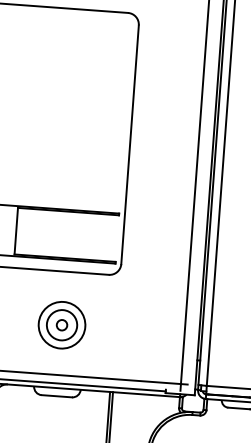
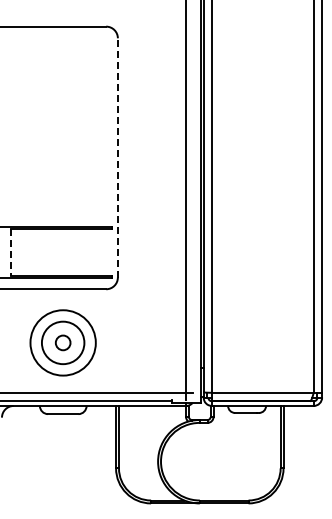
line: (129, 144) -> (117, 157), solid -> dashed
line: (16, 231) -> (10, 252), solid -> dashed
part: (62, 324) -> (63, 342), size x1.4

